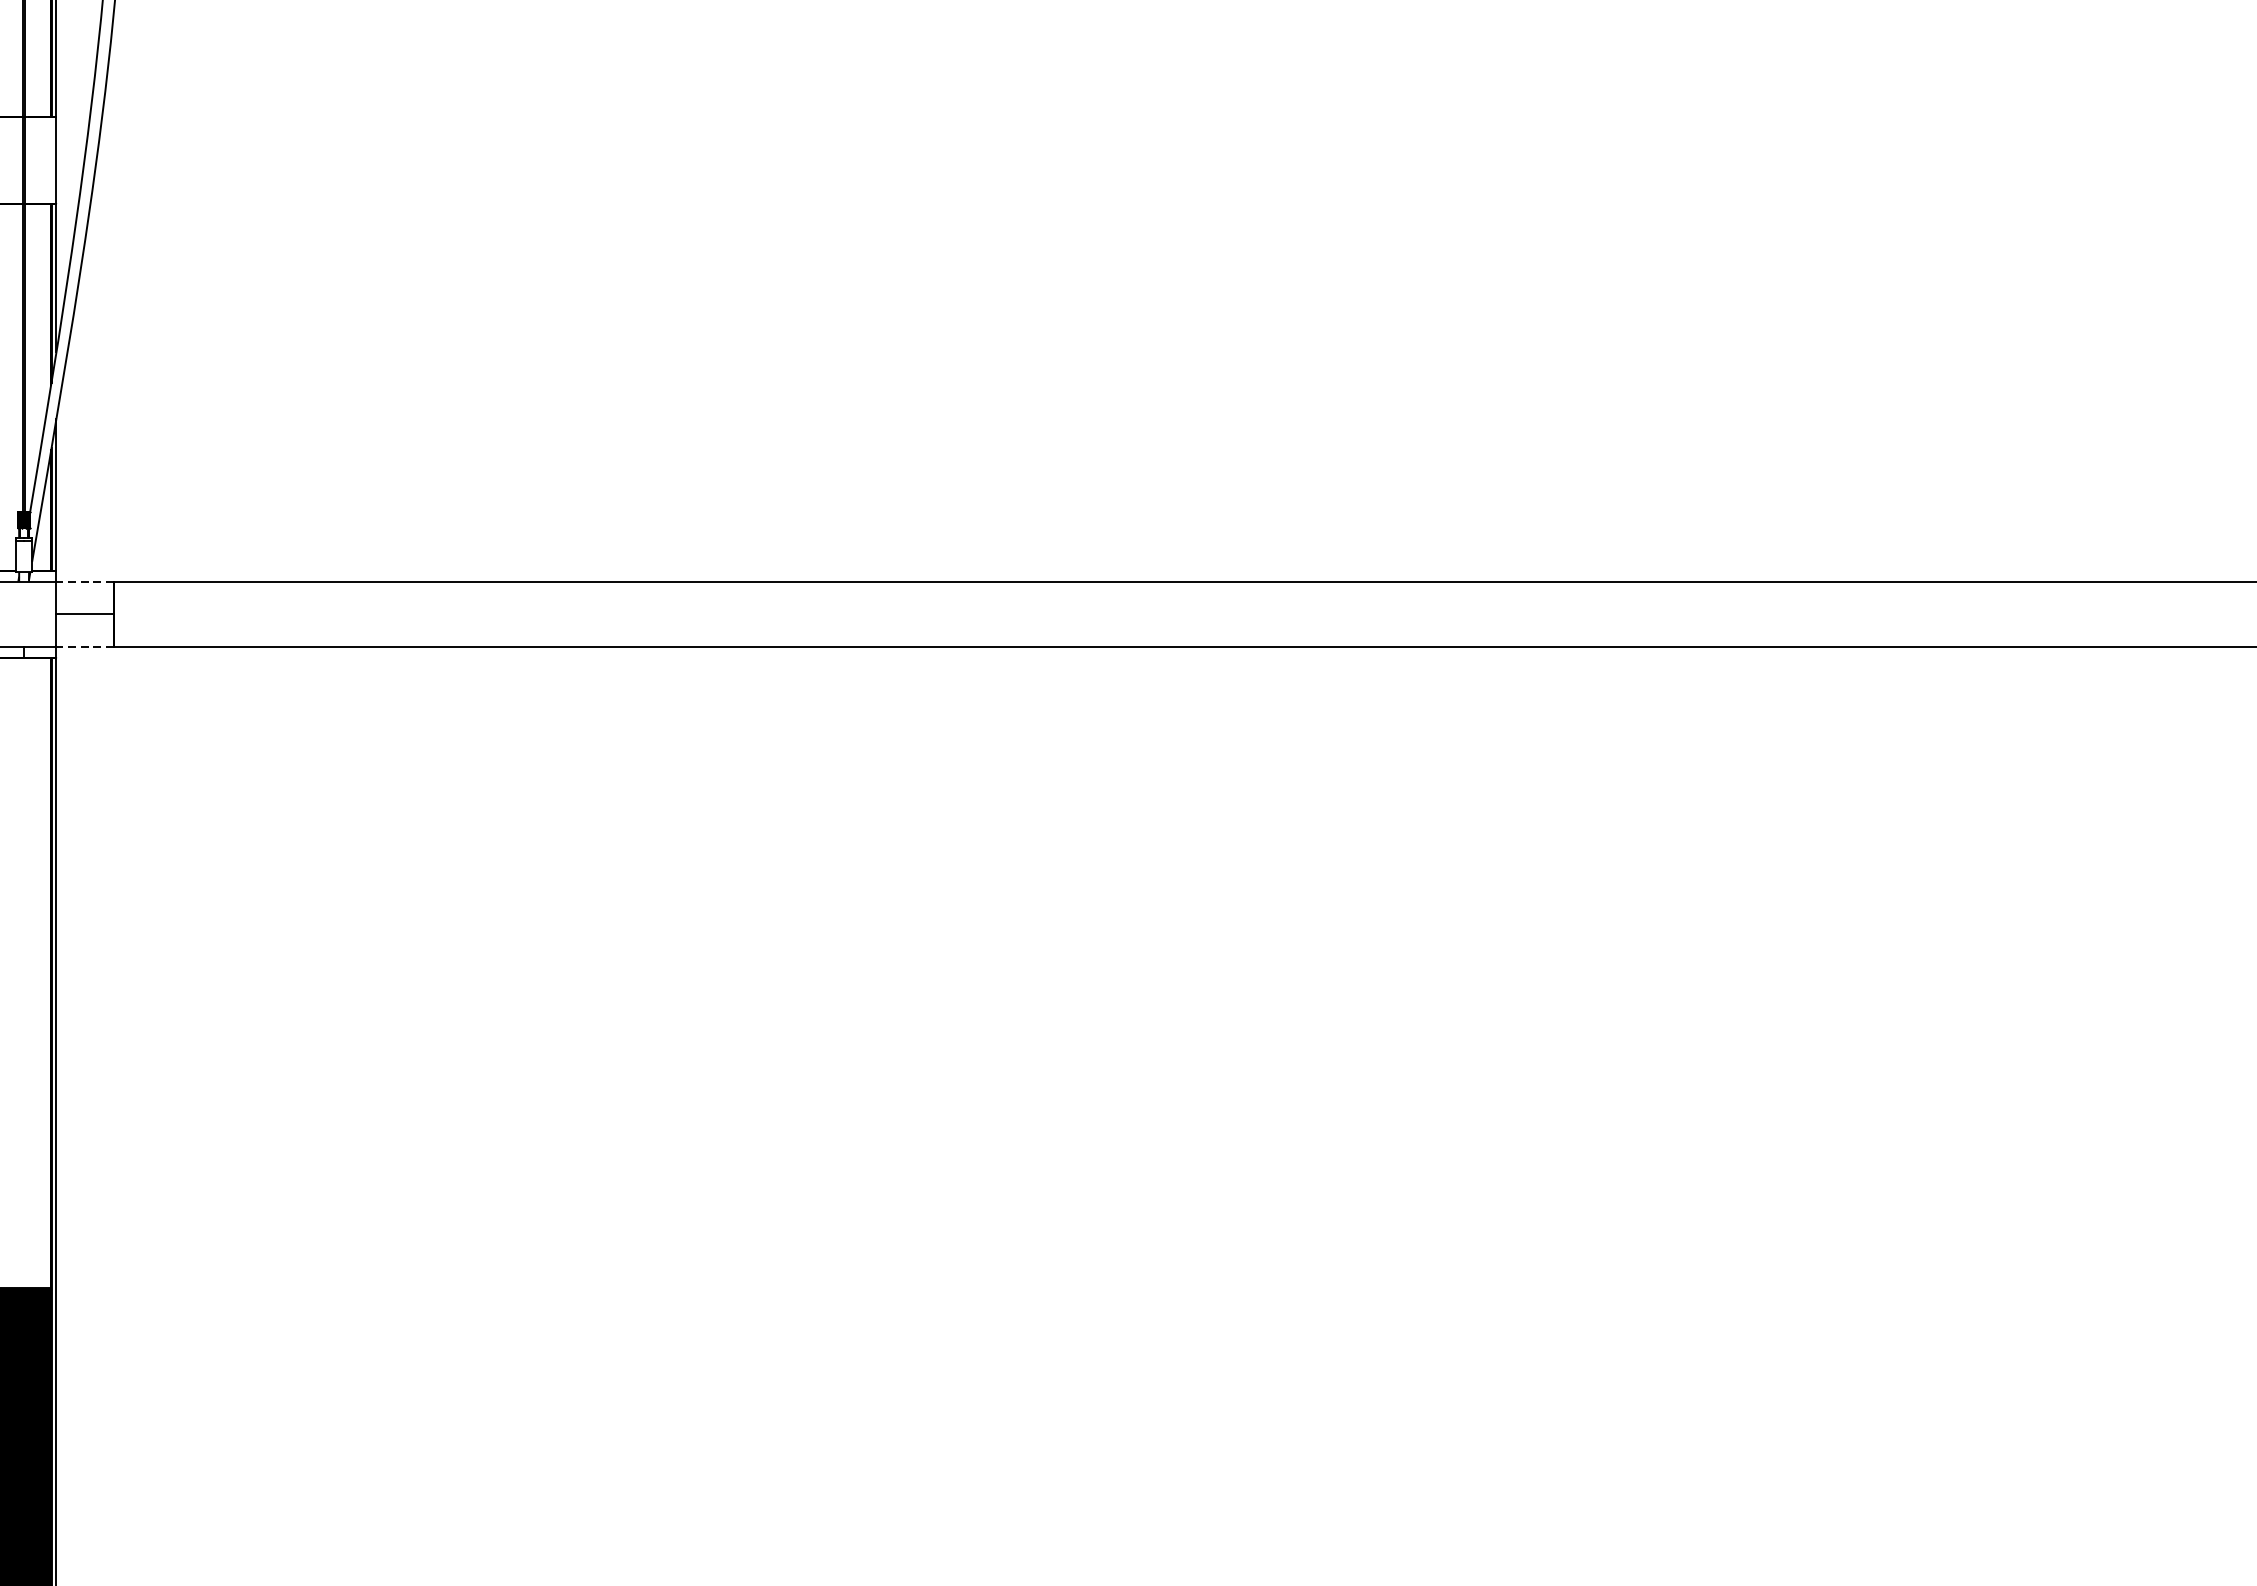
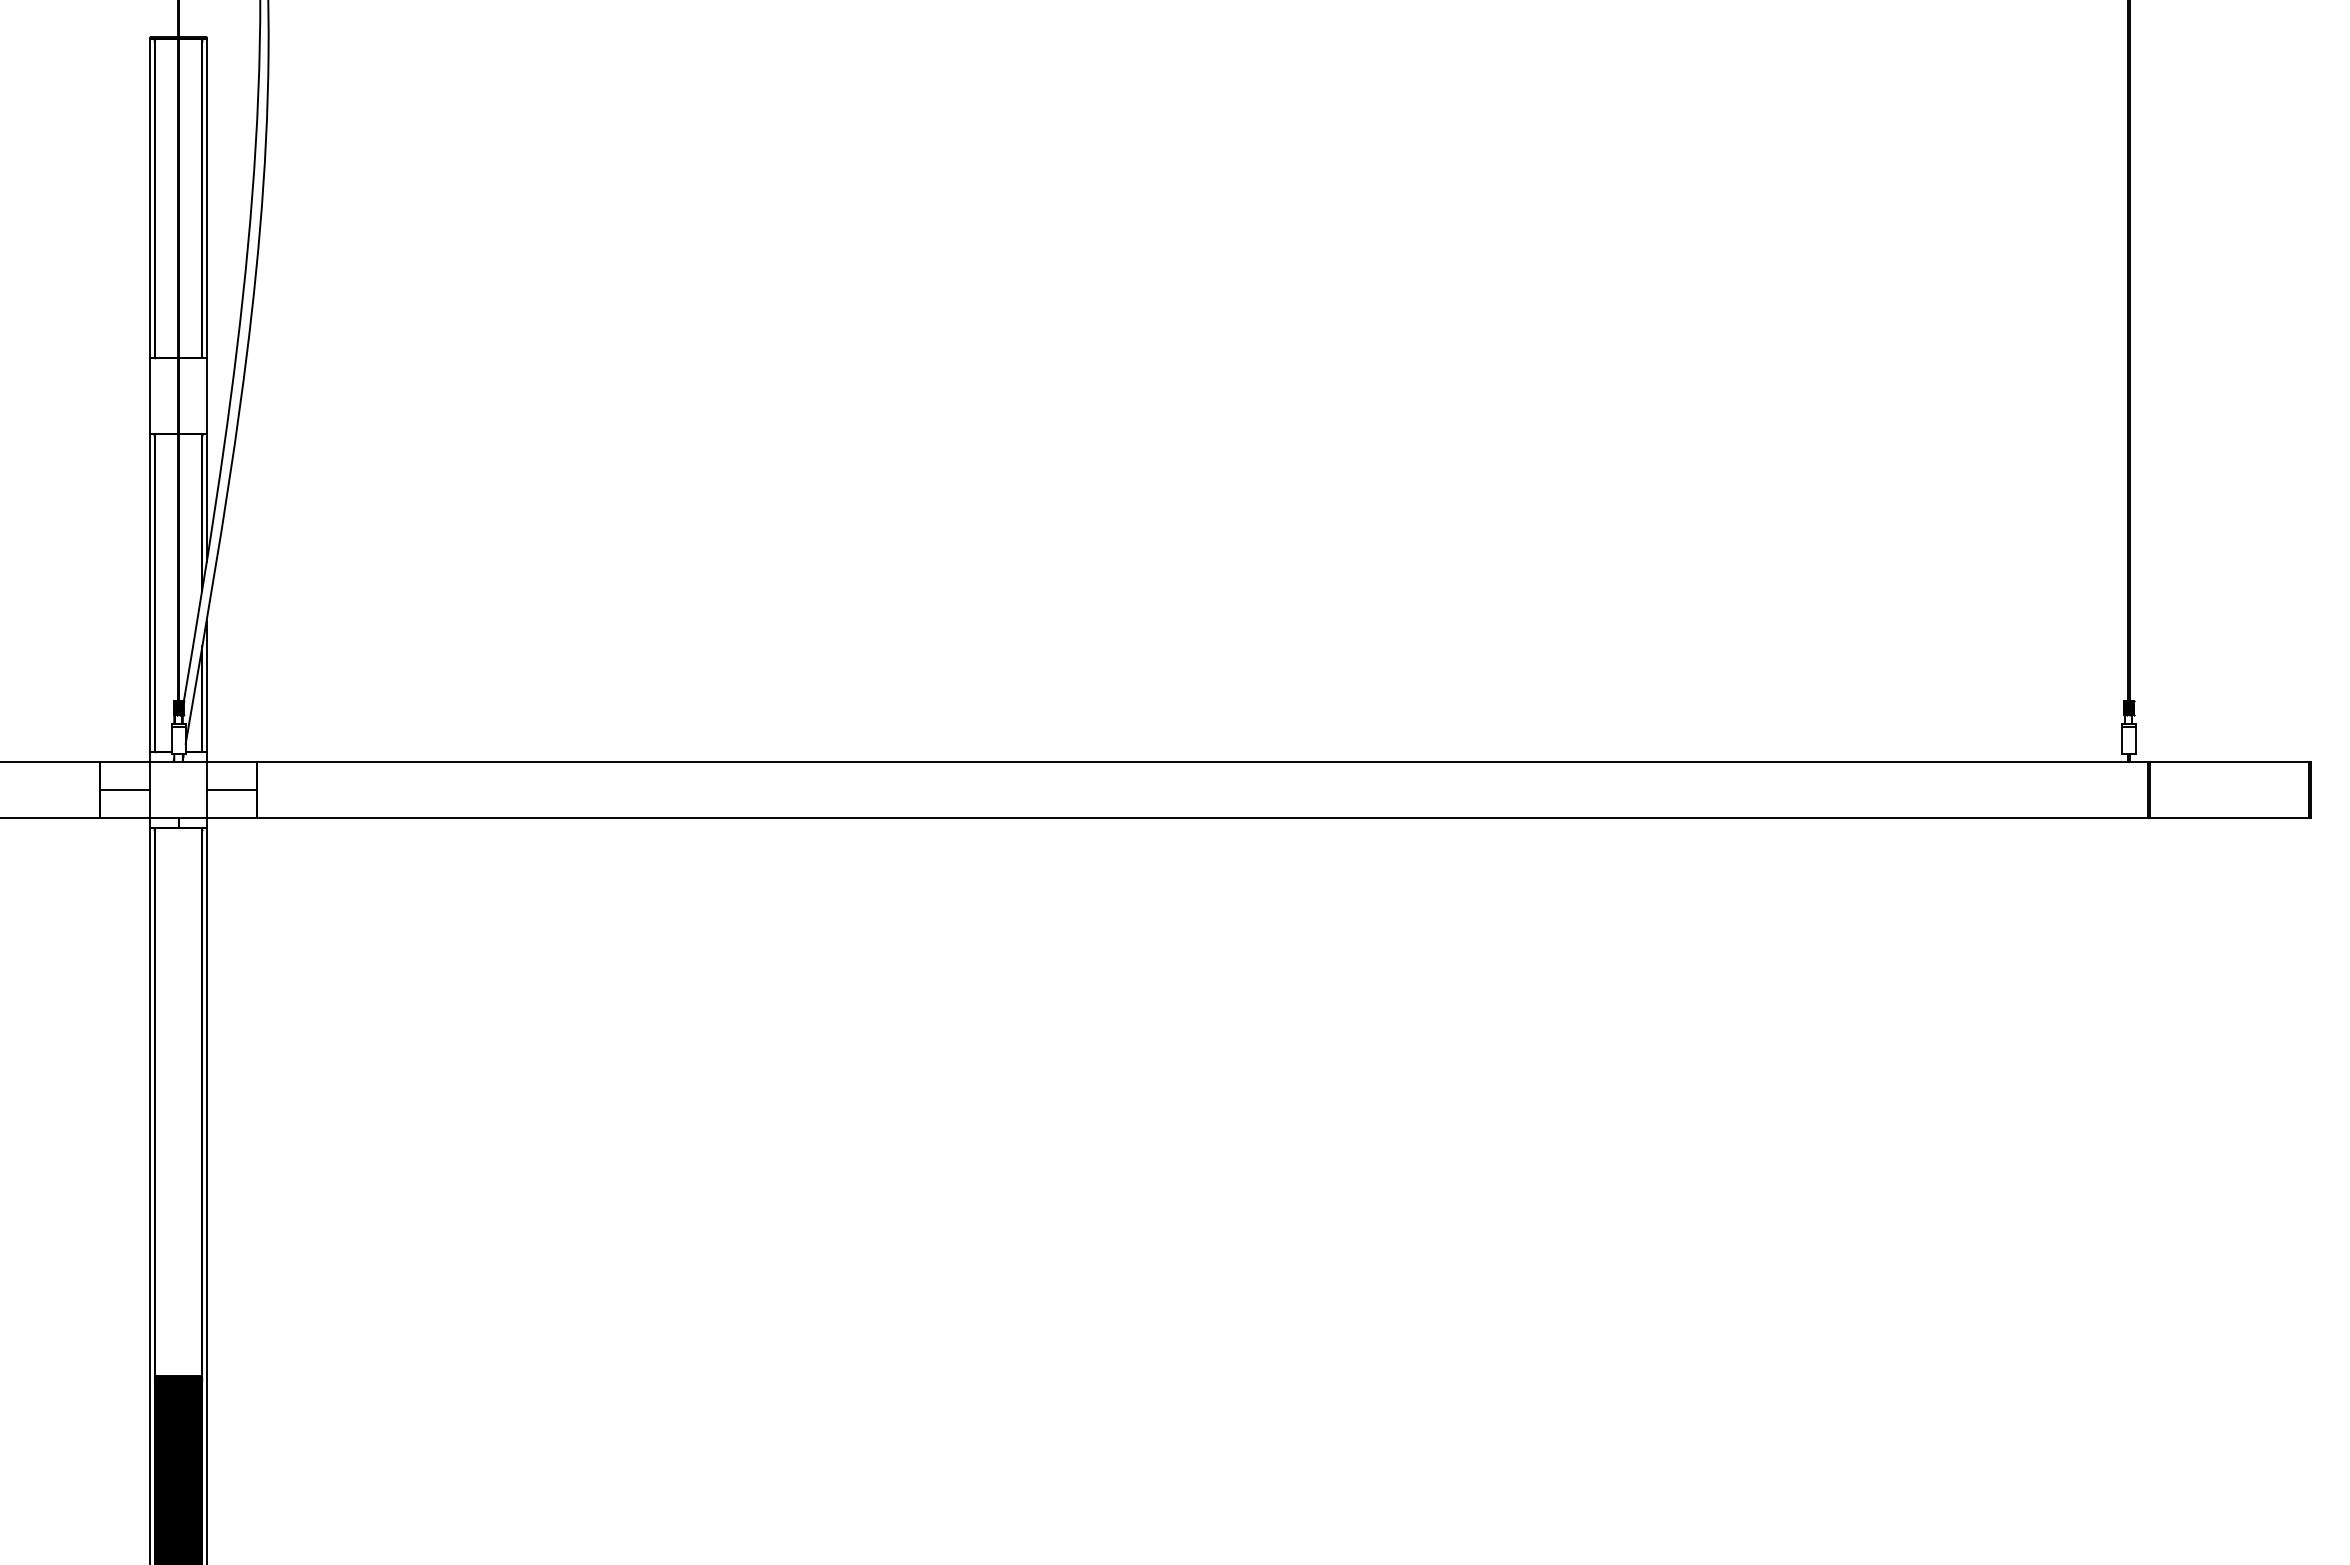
line: (85, 582) -> (231, 762), dashed -> solid
line: (85, 646) -> (231, 818), dashed -> solid

